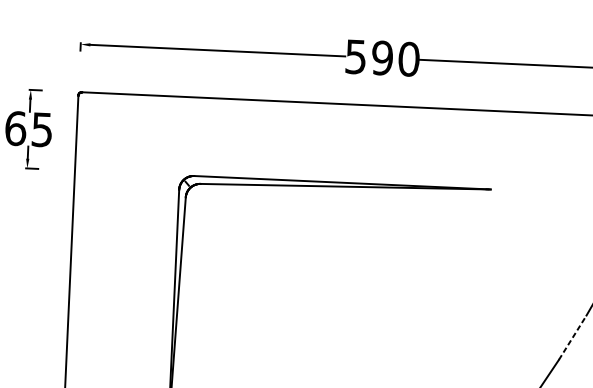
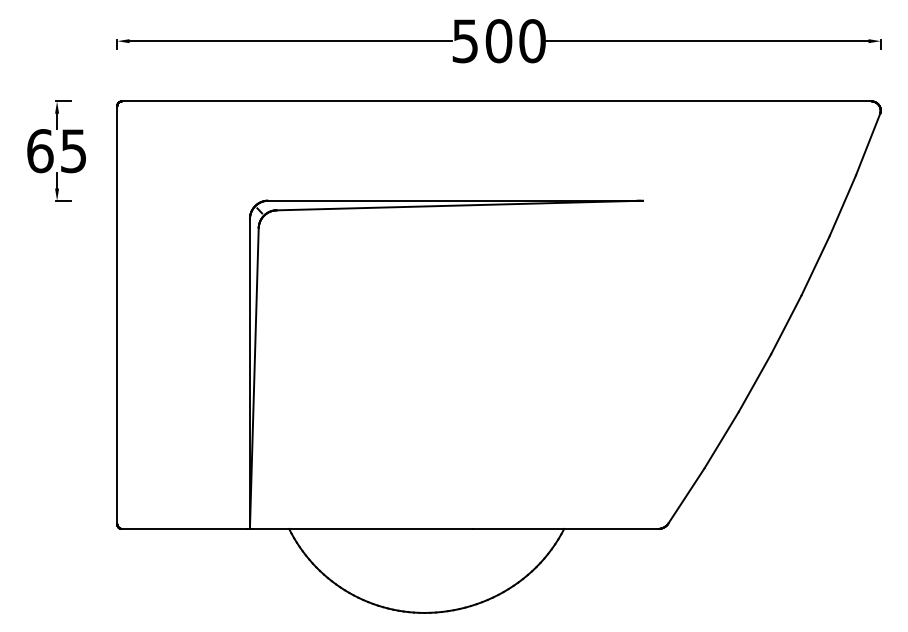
text: (382, 58) -> (498, 41), 590 -> 500
line: (573, 337) -> (755, 382), dashed -> solid

